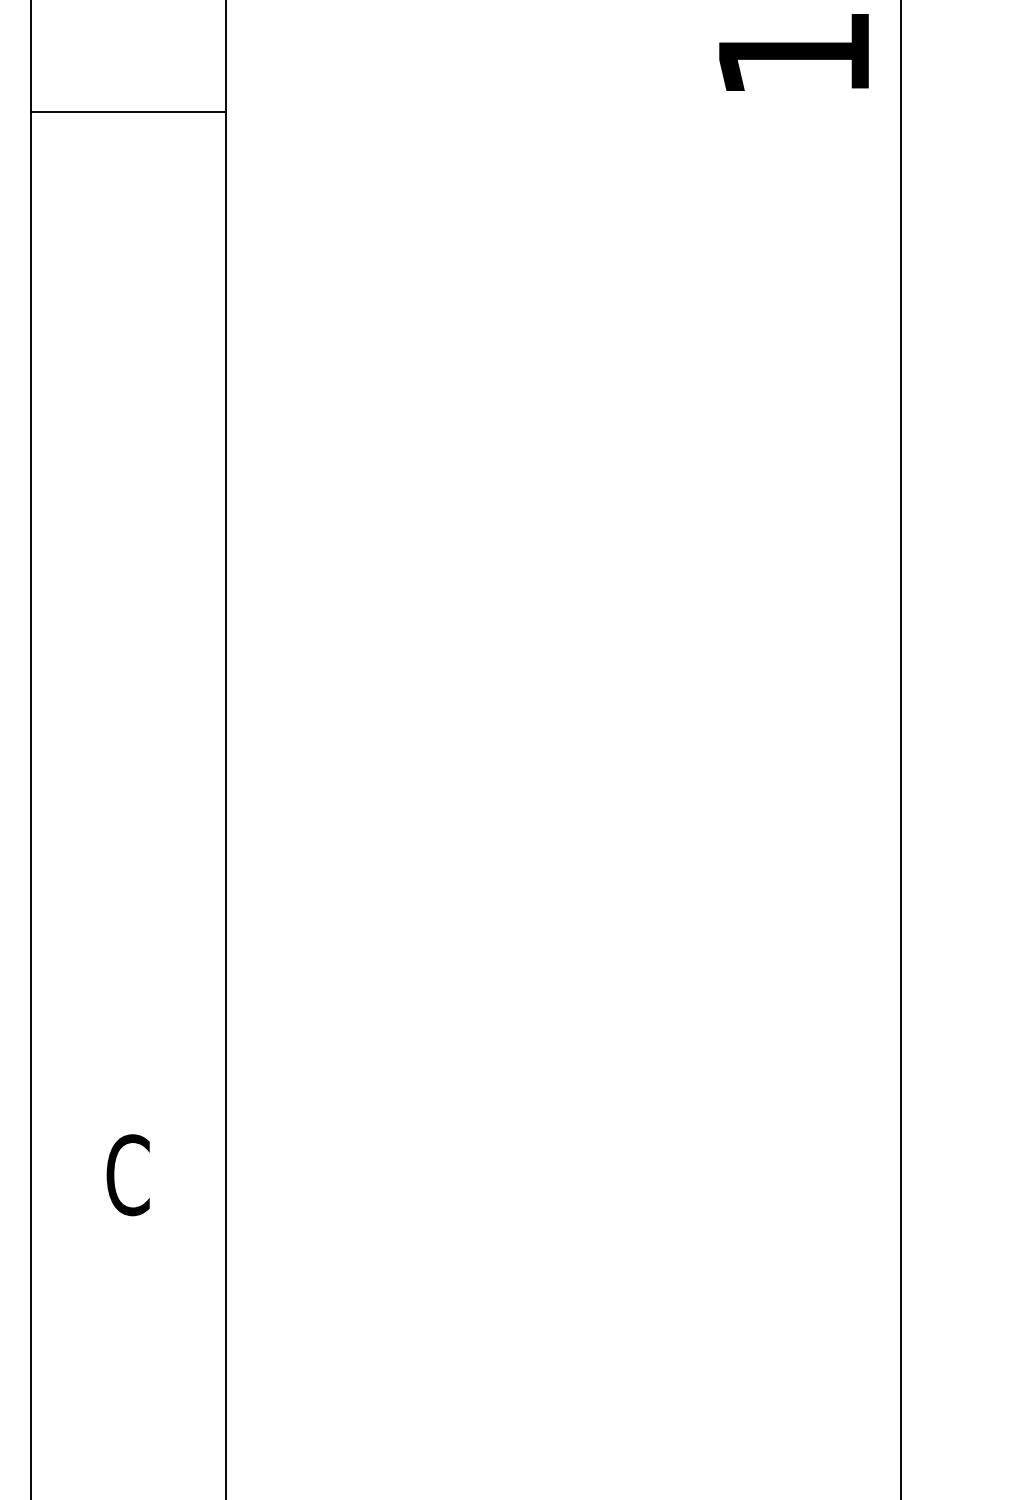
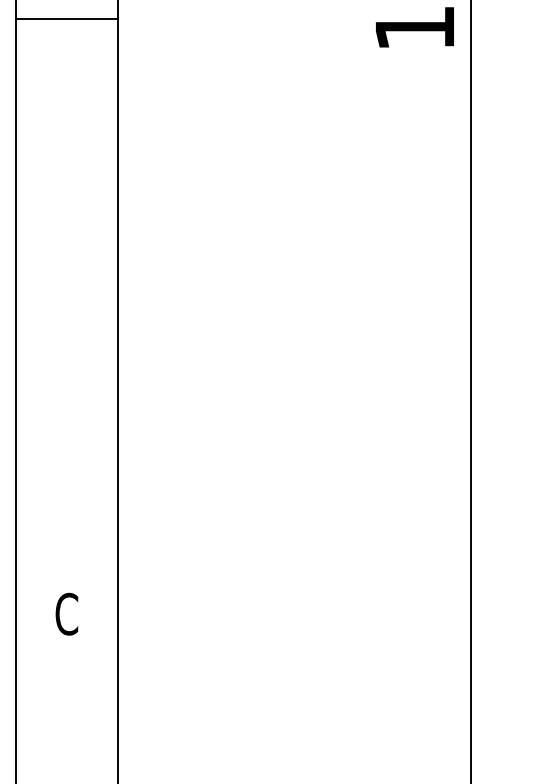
line: (129, 112) -> (67, 19), moved

